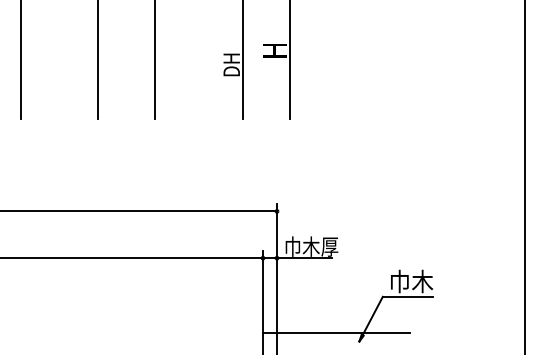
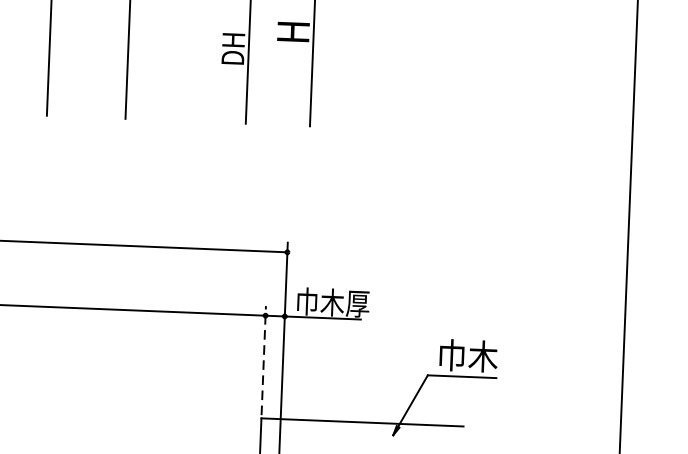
line: (262, 290) -> (263, 360), solid -> dashed

